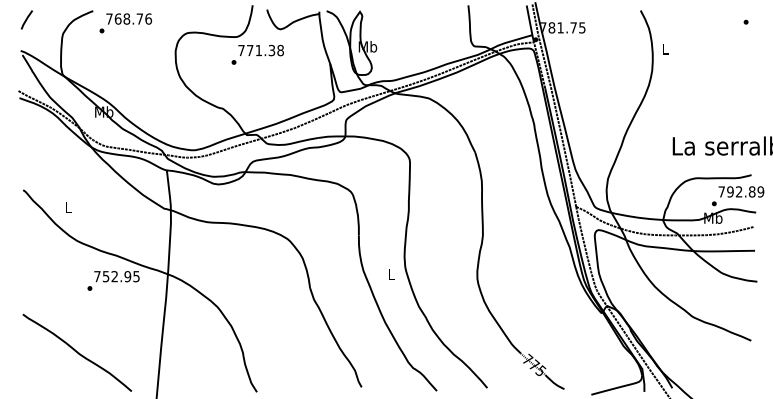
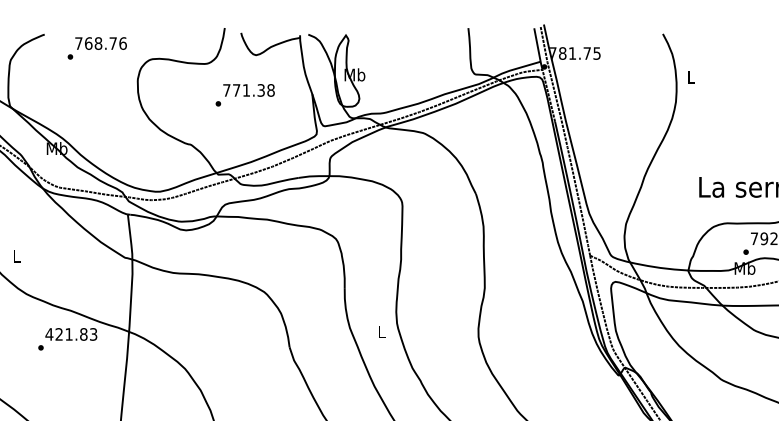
text: (125, 23) -> (96, 48), moved
text: (257, 54) -> (244, 94), moved
text: (116, 276) -> (70, 334), 752.95 -> 421.83

